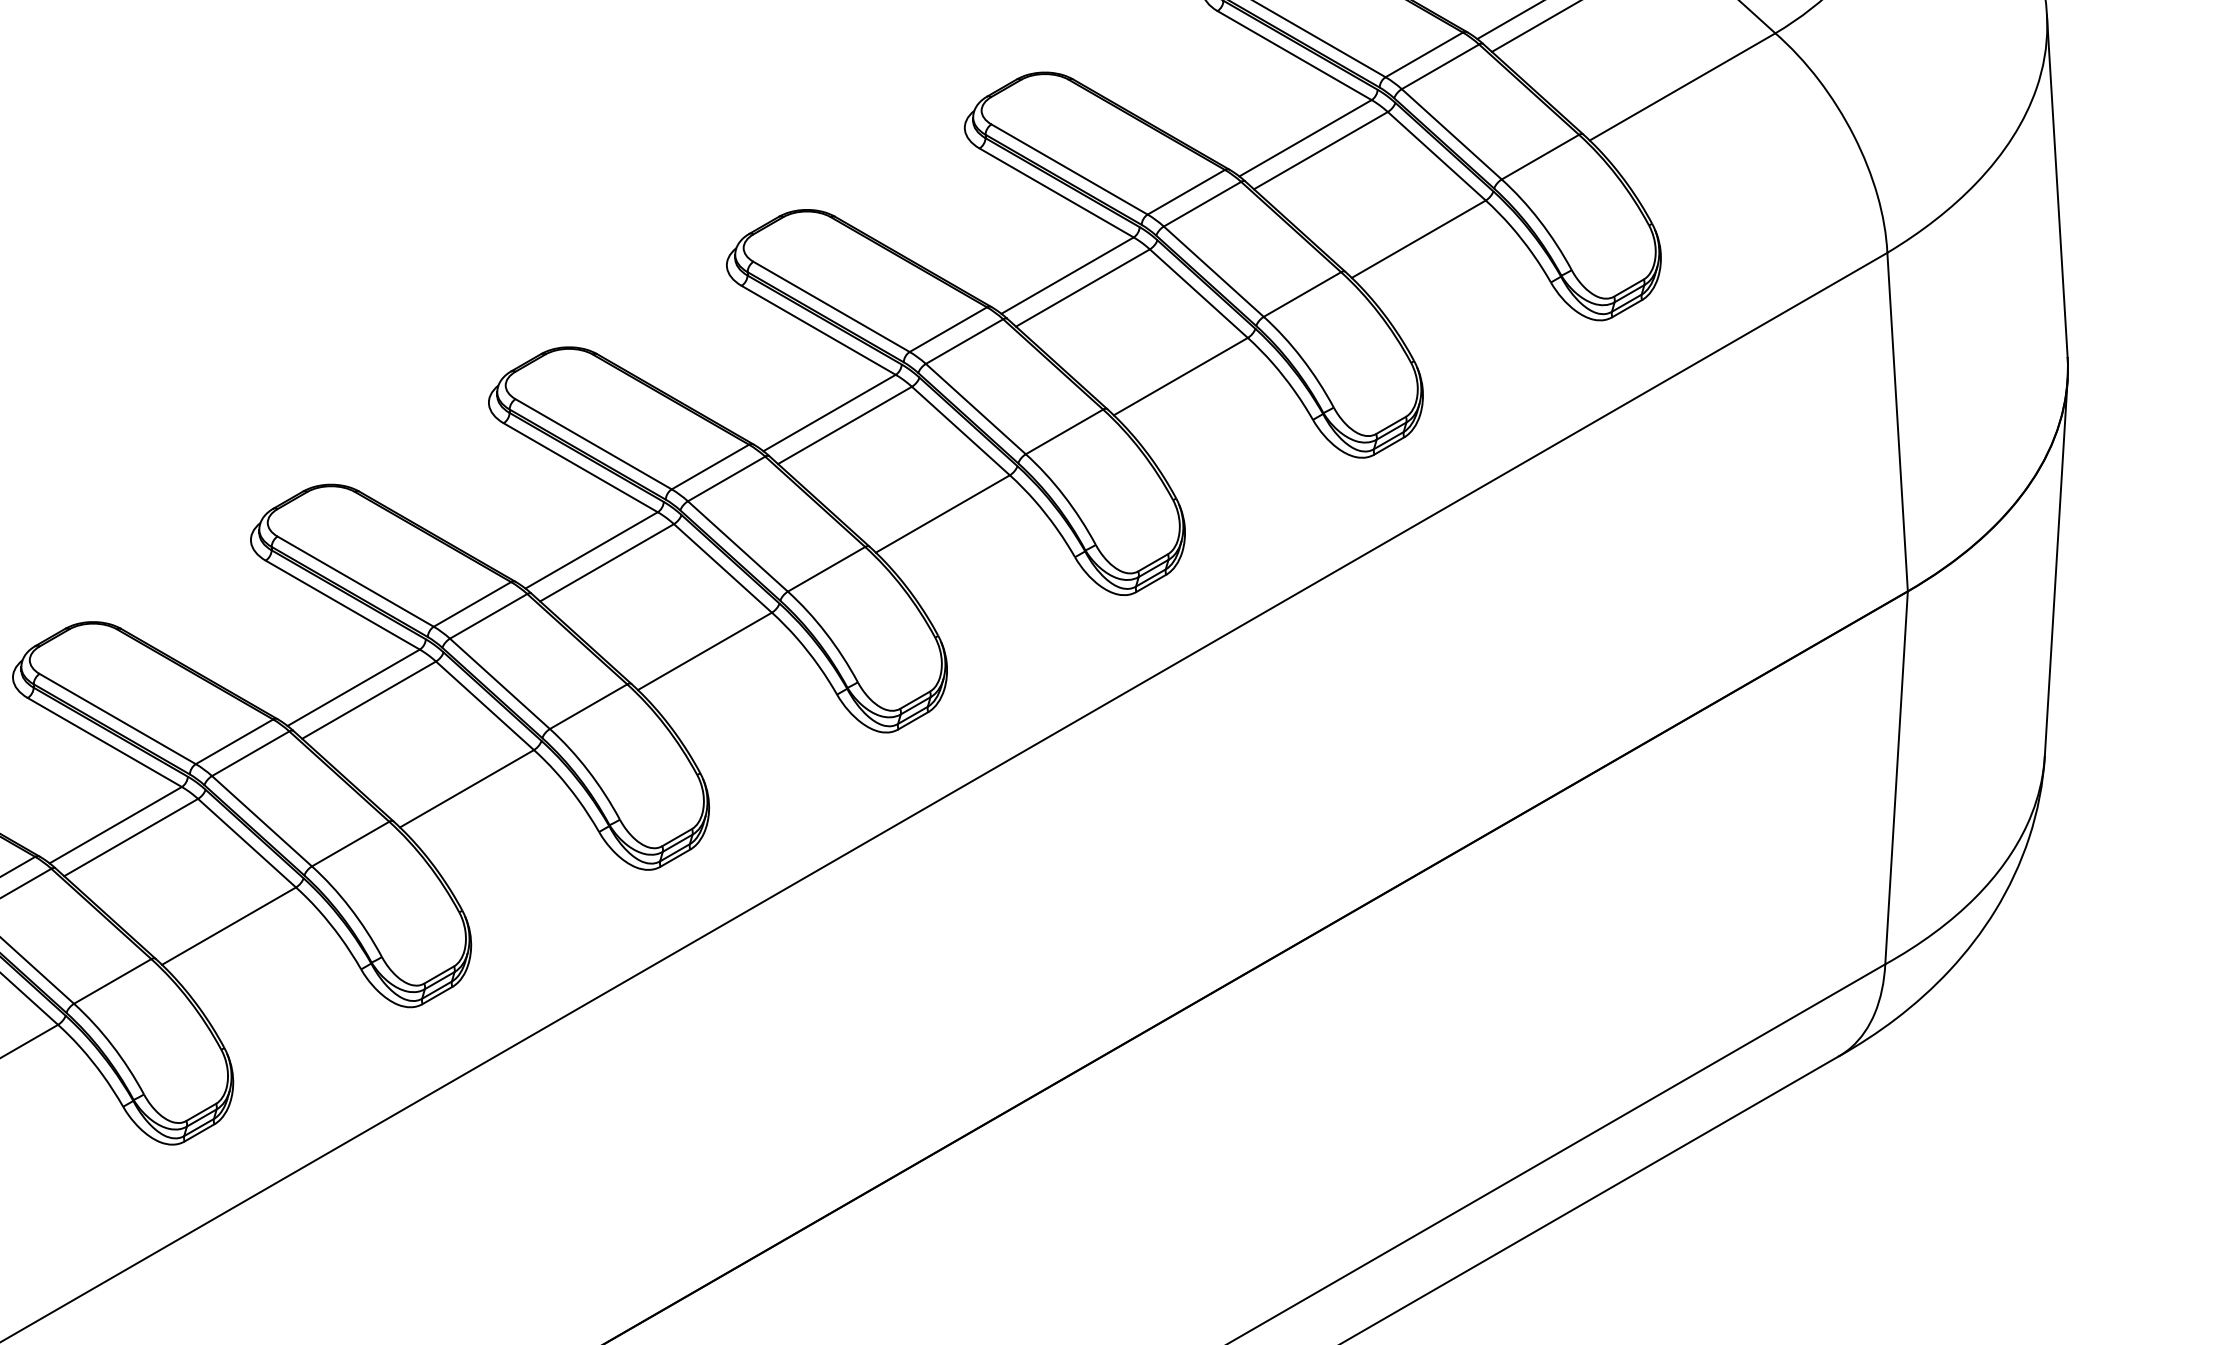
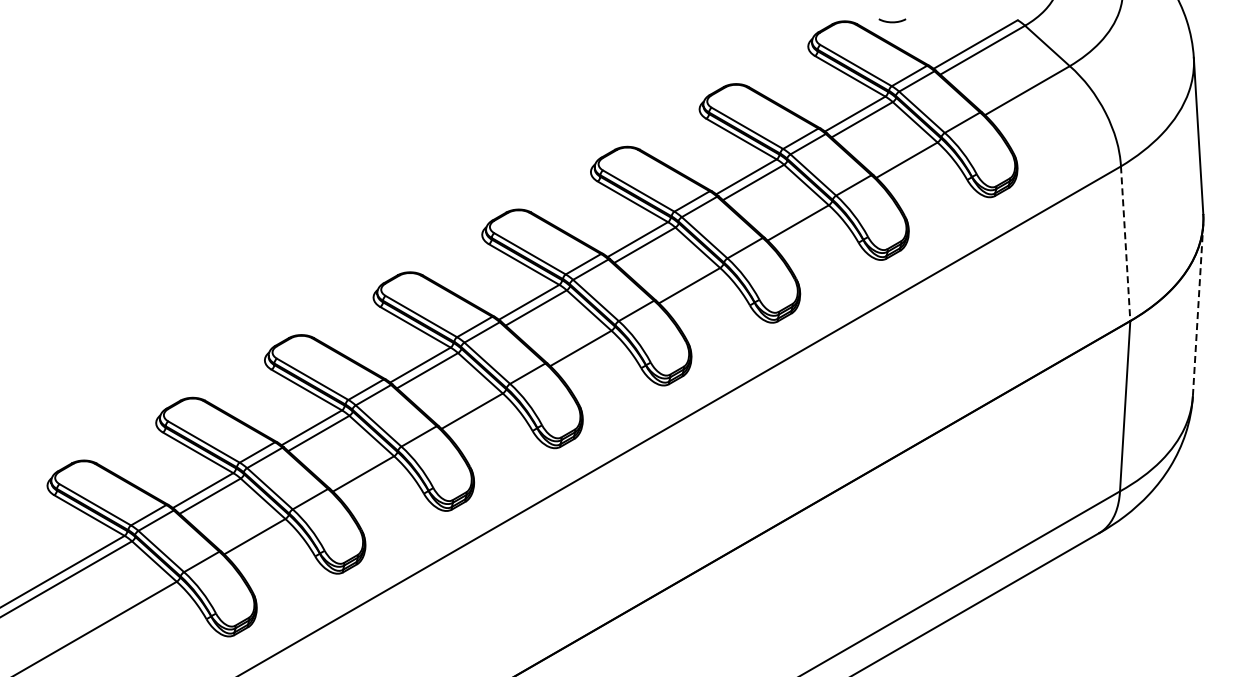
line: (1897, 423) -> (1125, 244), solid -> dashed
line: (2057, 568) -> (1198, 310), solid -> dashed

